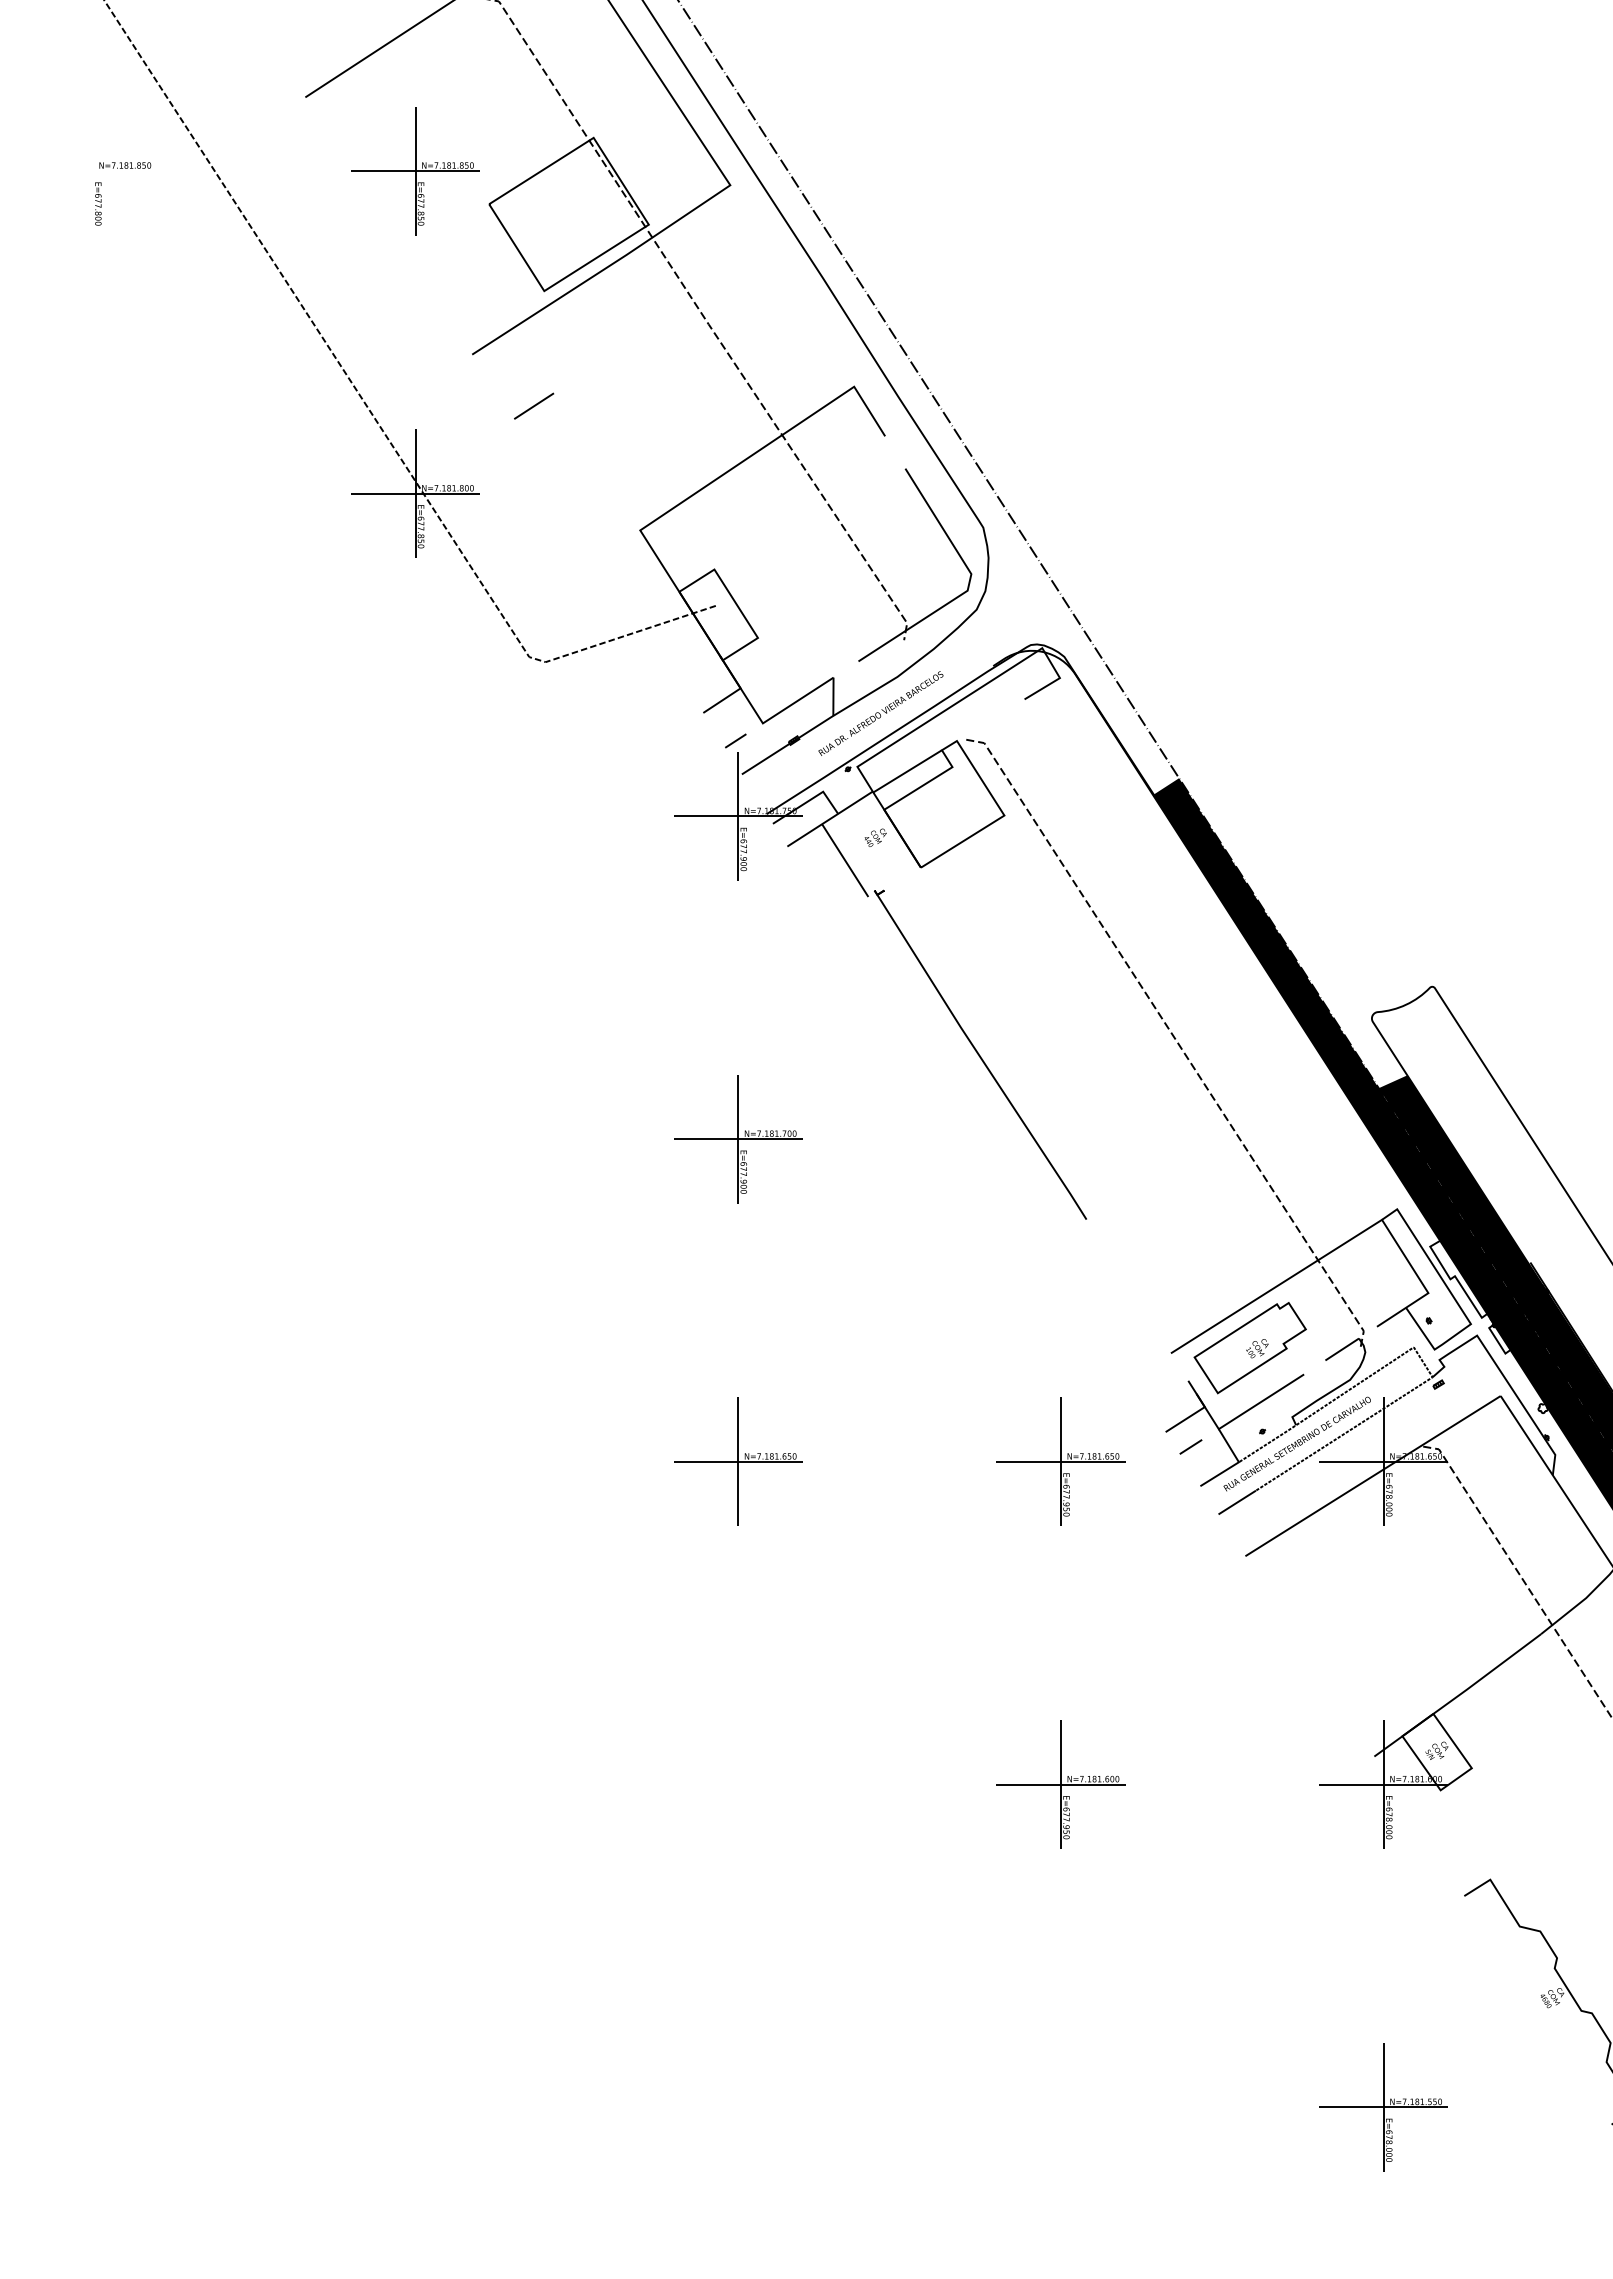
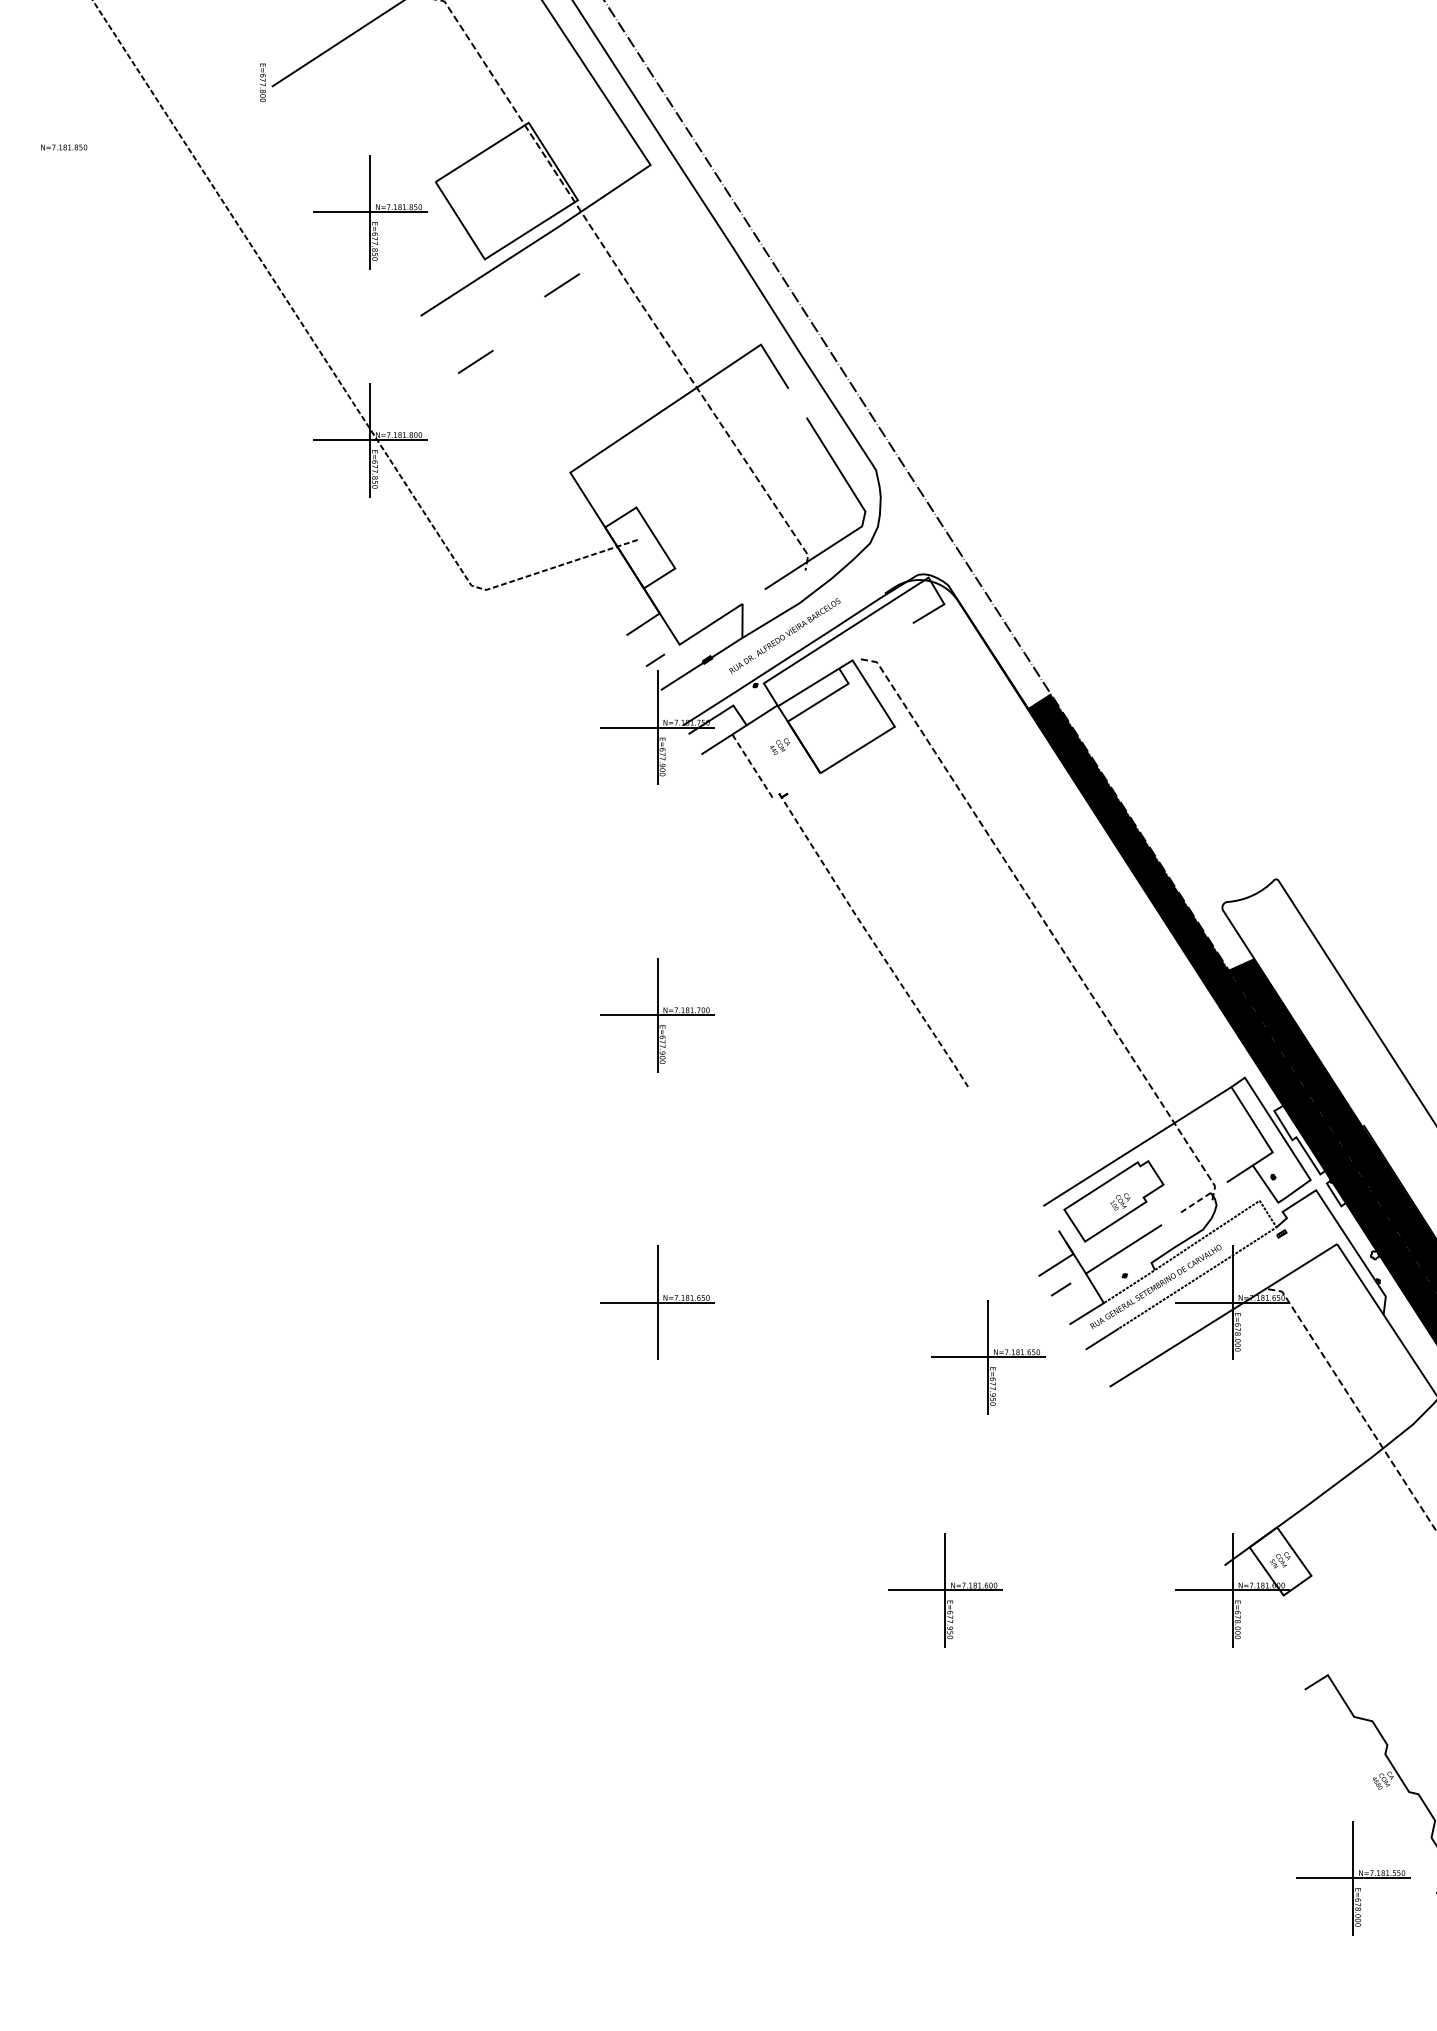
text: (125, 165) -> (64, 147), moved
part: (415, 171) -> (370, 212), moved
text: (98, 203) -> (263, 82), moved
line: (631, 319) -> (562, 284), added
line: (845, 861) -> (753, 767), solid -> dashed
line: (980, 1056) -> (873, 941), solid -> dashed
line: (1342, 1349) -> (1196, 1202), solid -> dashed
part: (1060, 1461) -> (987, 1356), moved
part: (1383, 2107) -> (1353, 1878), moved

